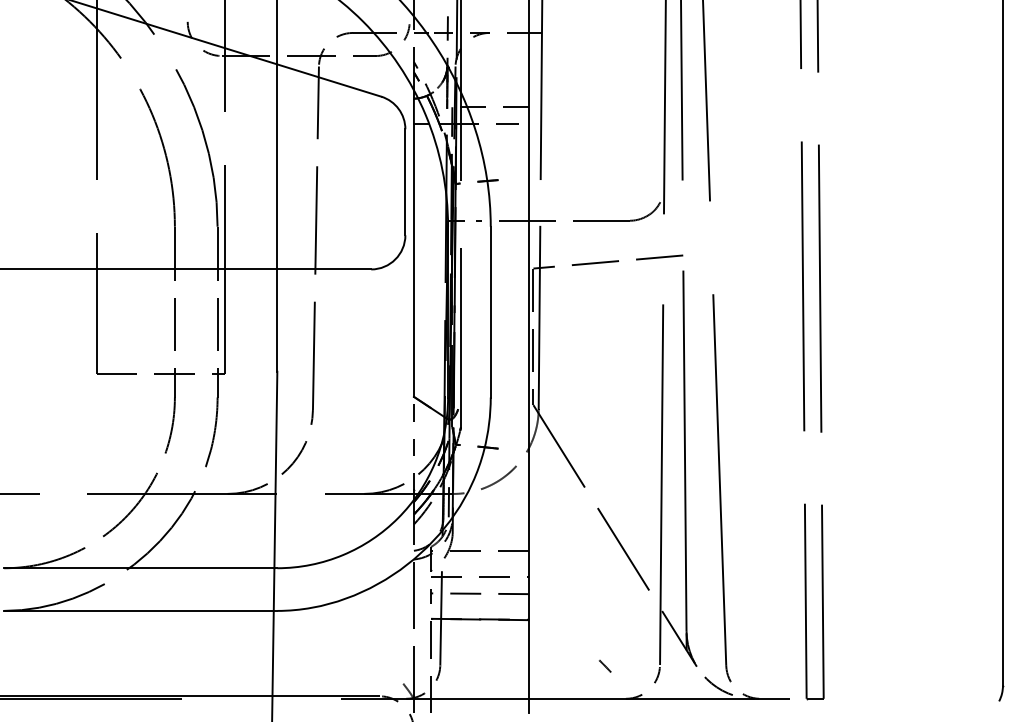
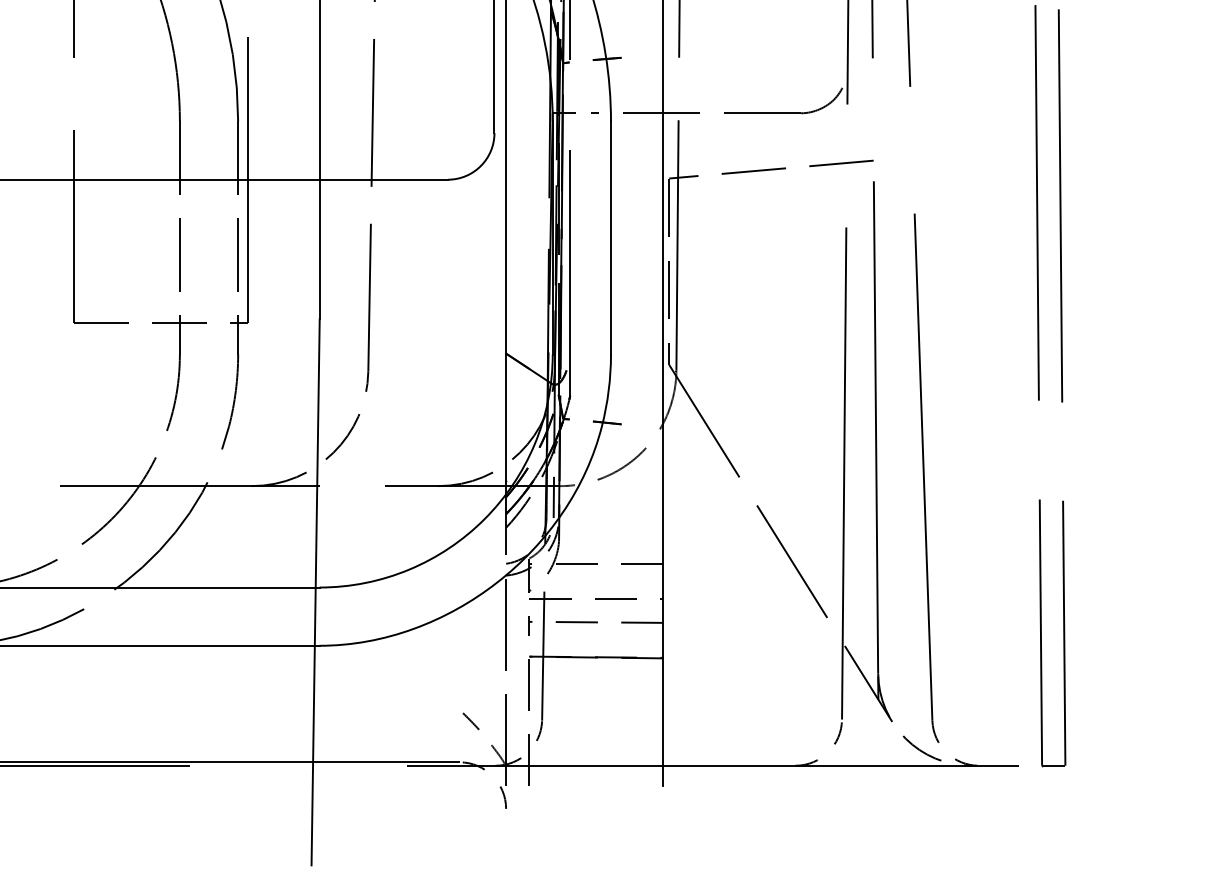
line: (413, 442) -> (505, 415), dashed -> solid
line: (604, 665) -> (470, 720), moved

